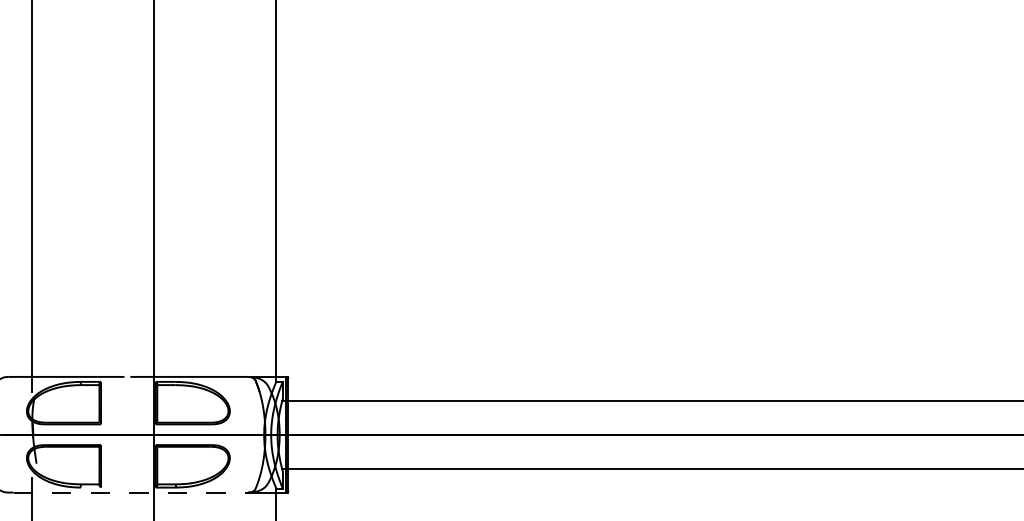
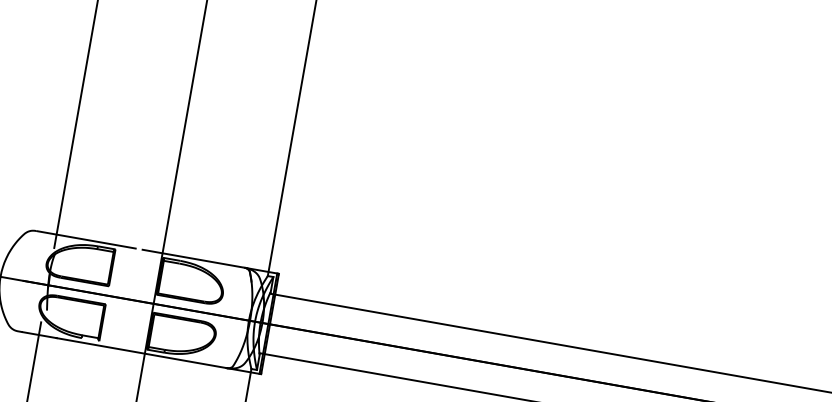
line: (131, 492) -> (125, 350), dashed -> solid

